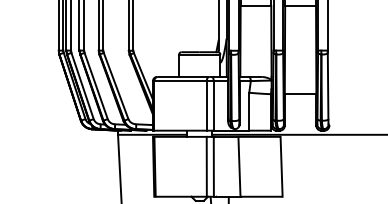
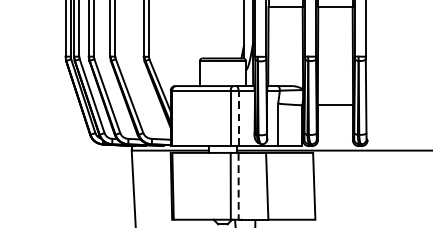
line: (213, 105) -> (238, 117), solid -> dashed
line: (213, 166) -> (238, 185), solid -> dashed

